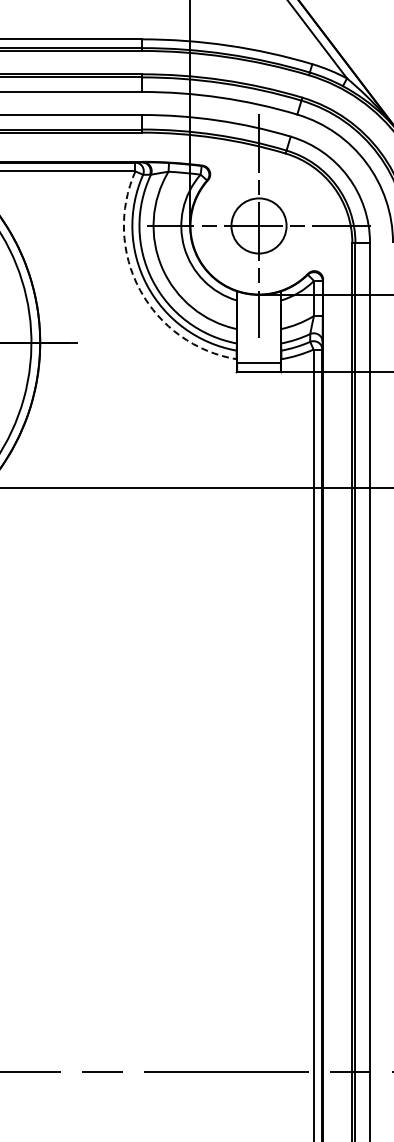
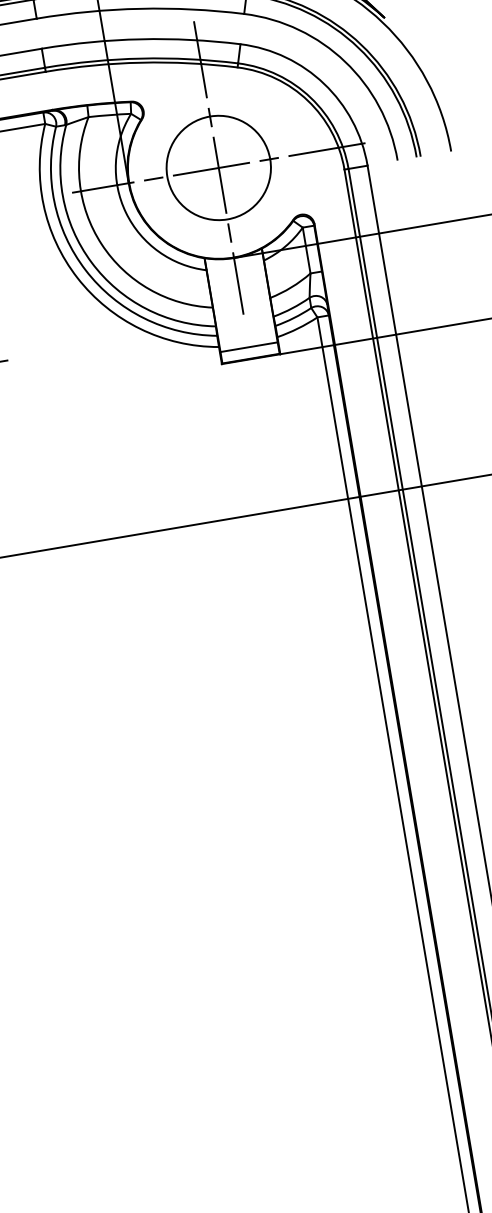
circle: (258, 225) -> (217, 167), size x1.43
arc: (140, 290) -> (78, 278), dashed -> solid

